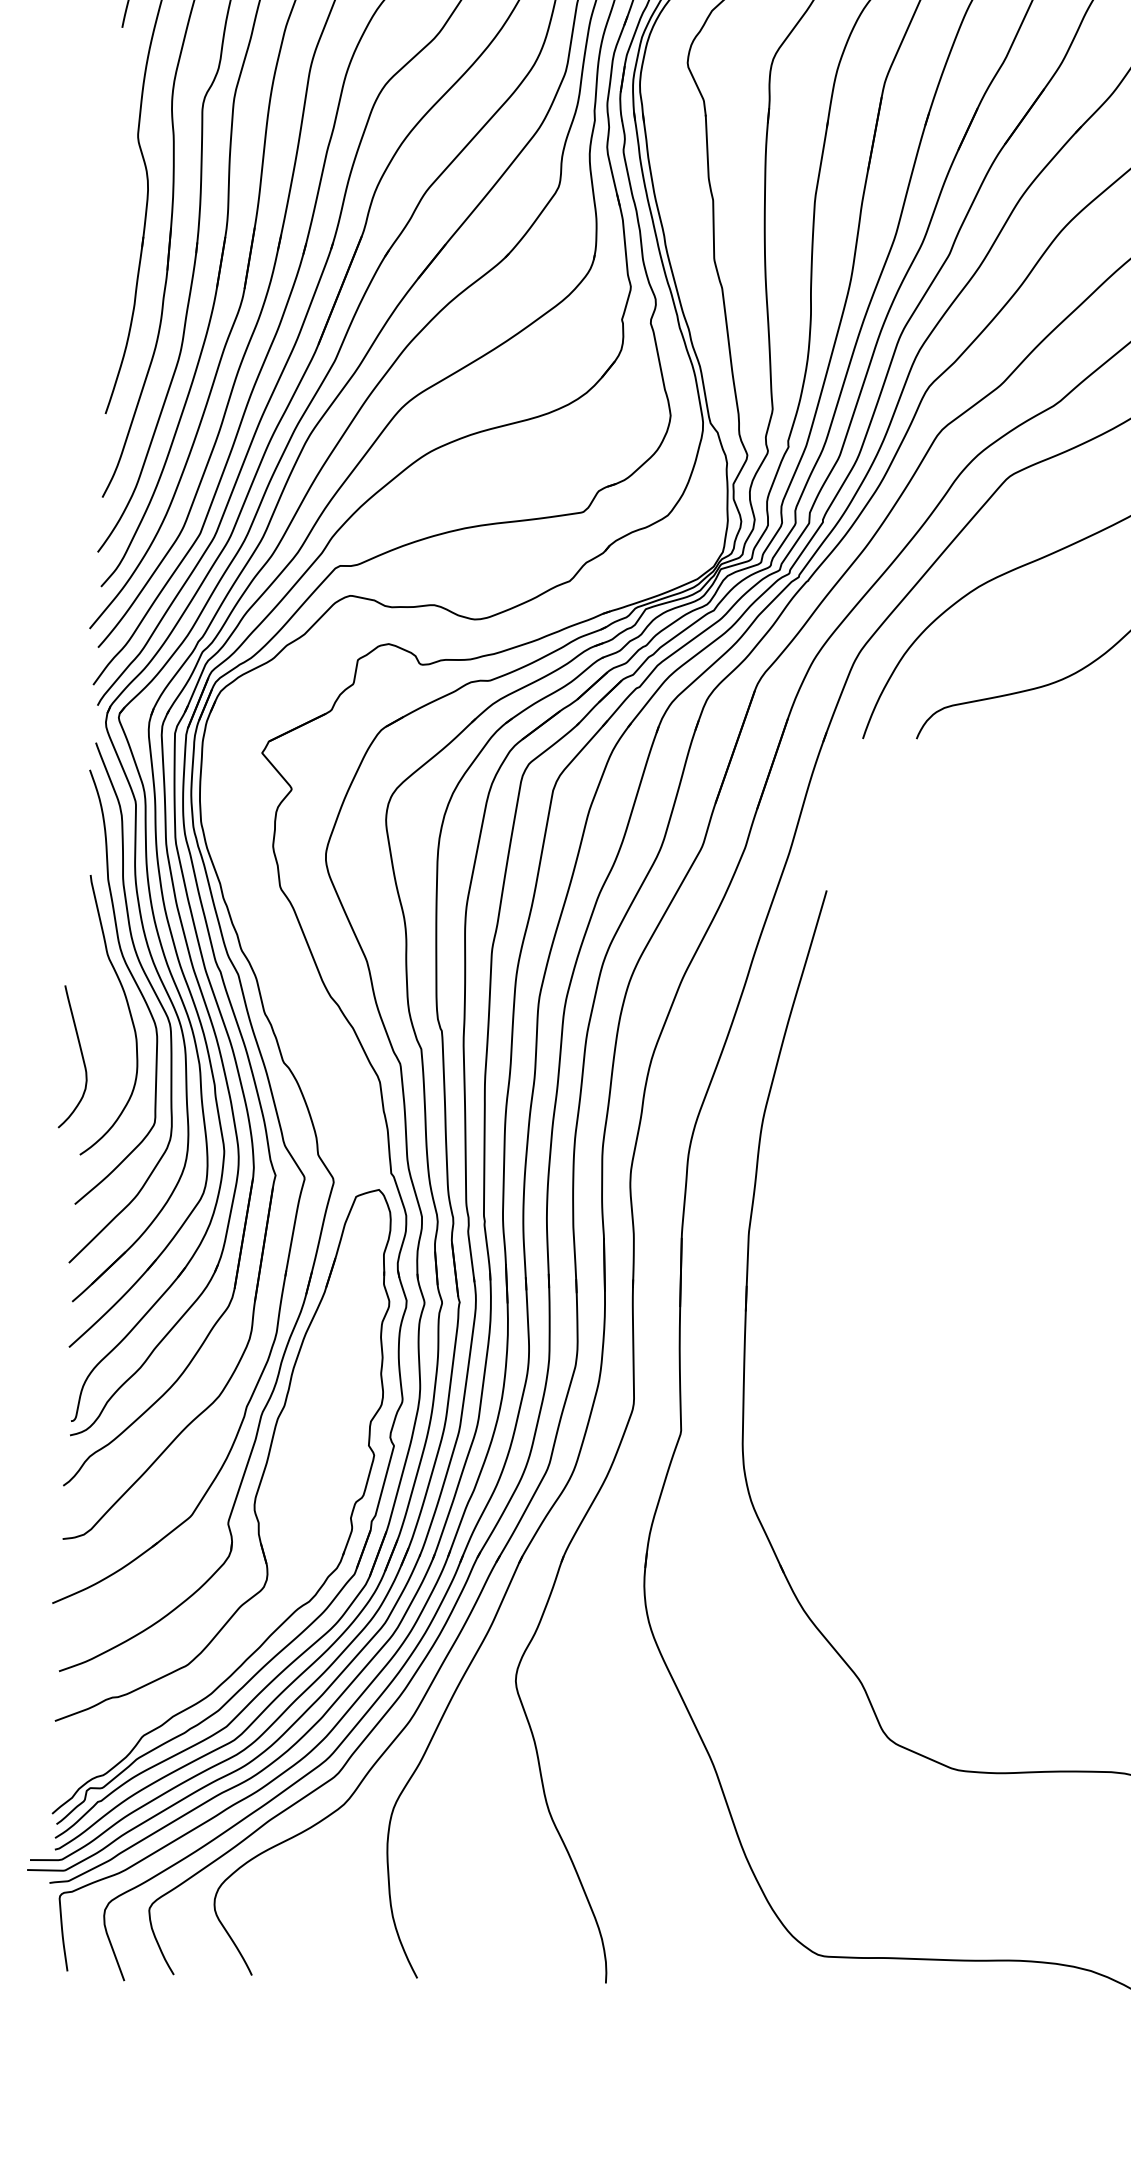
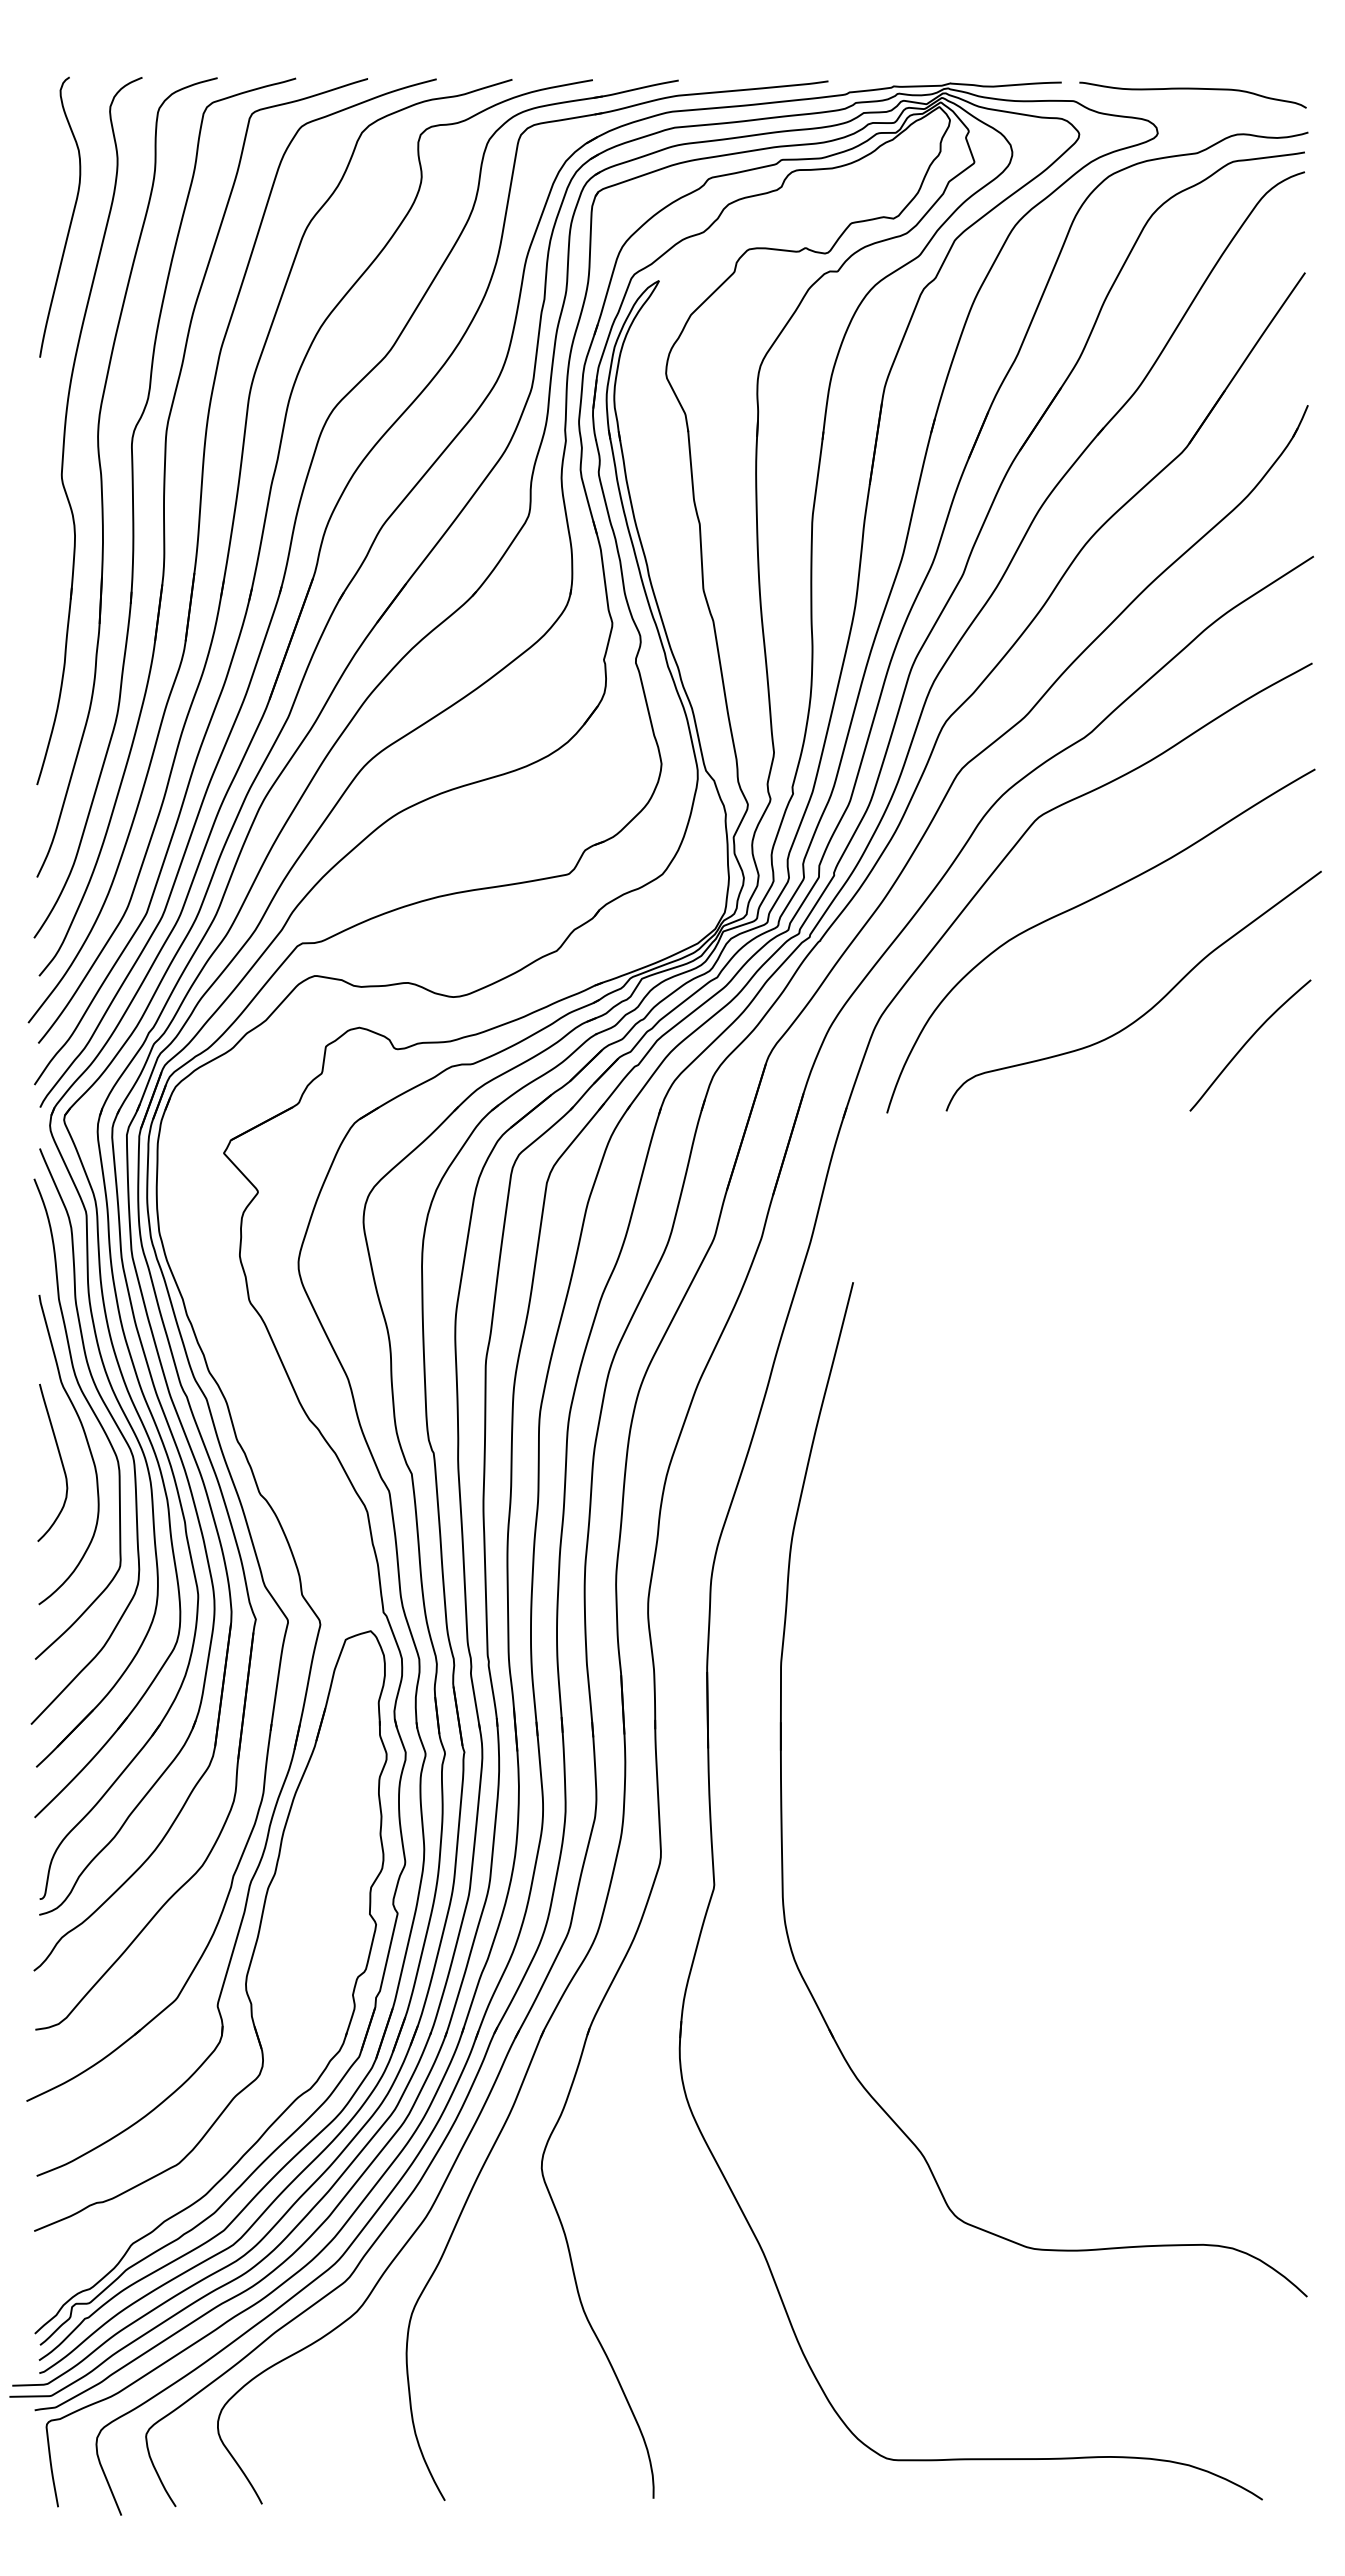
curve: (81, 1056) -> (60, 1461), moved

